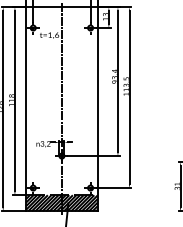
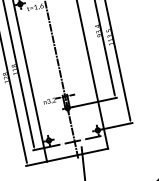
hatch: (61, 203) -> (75, 148), removed

